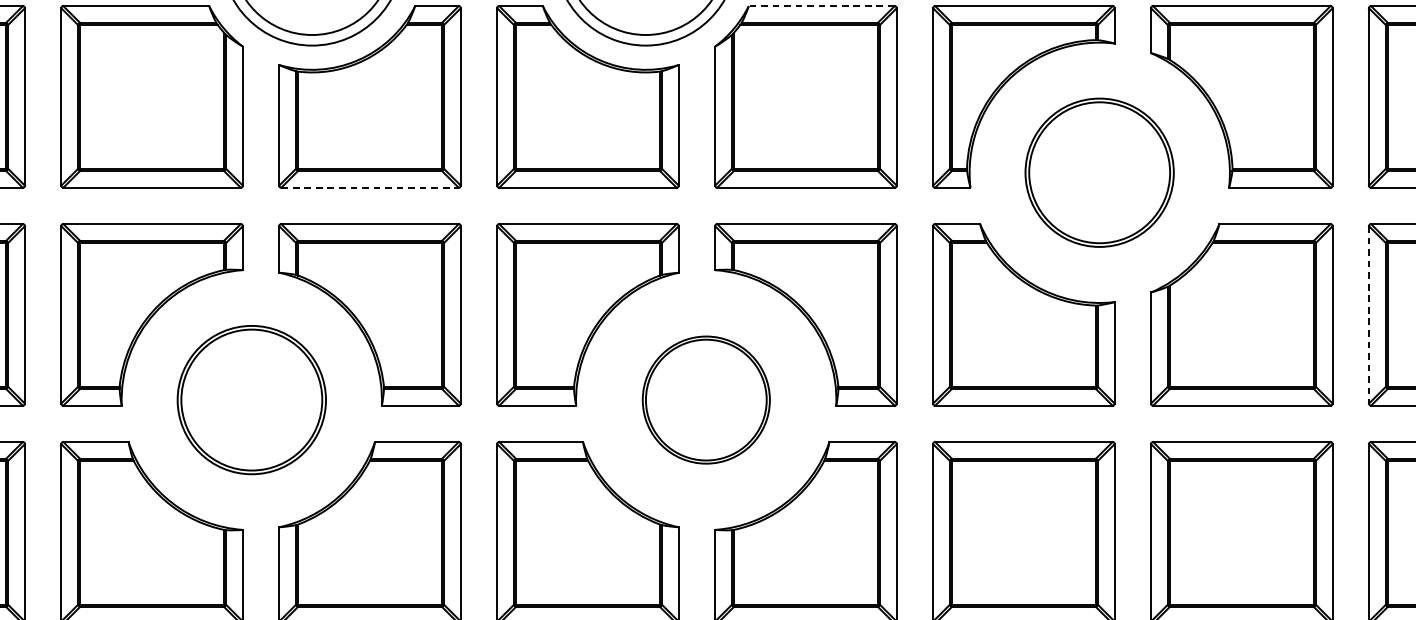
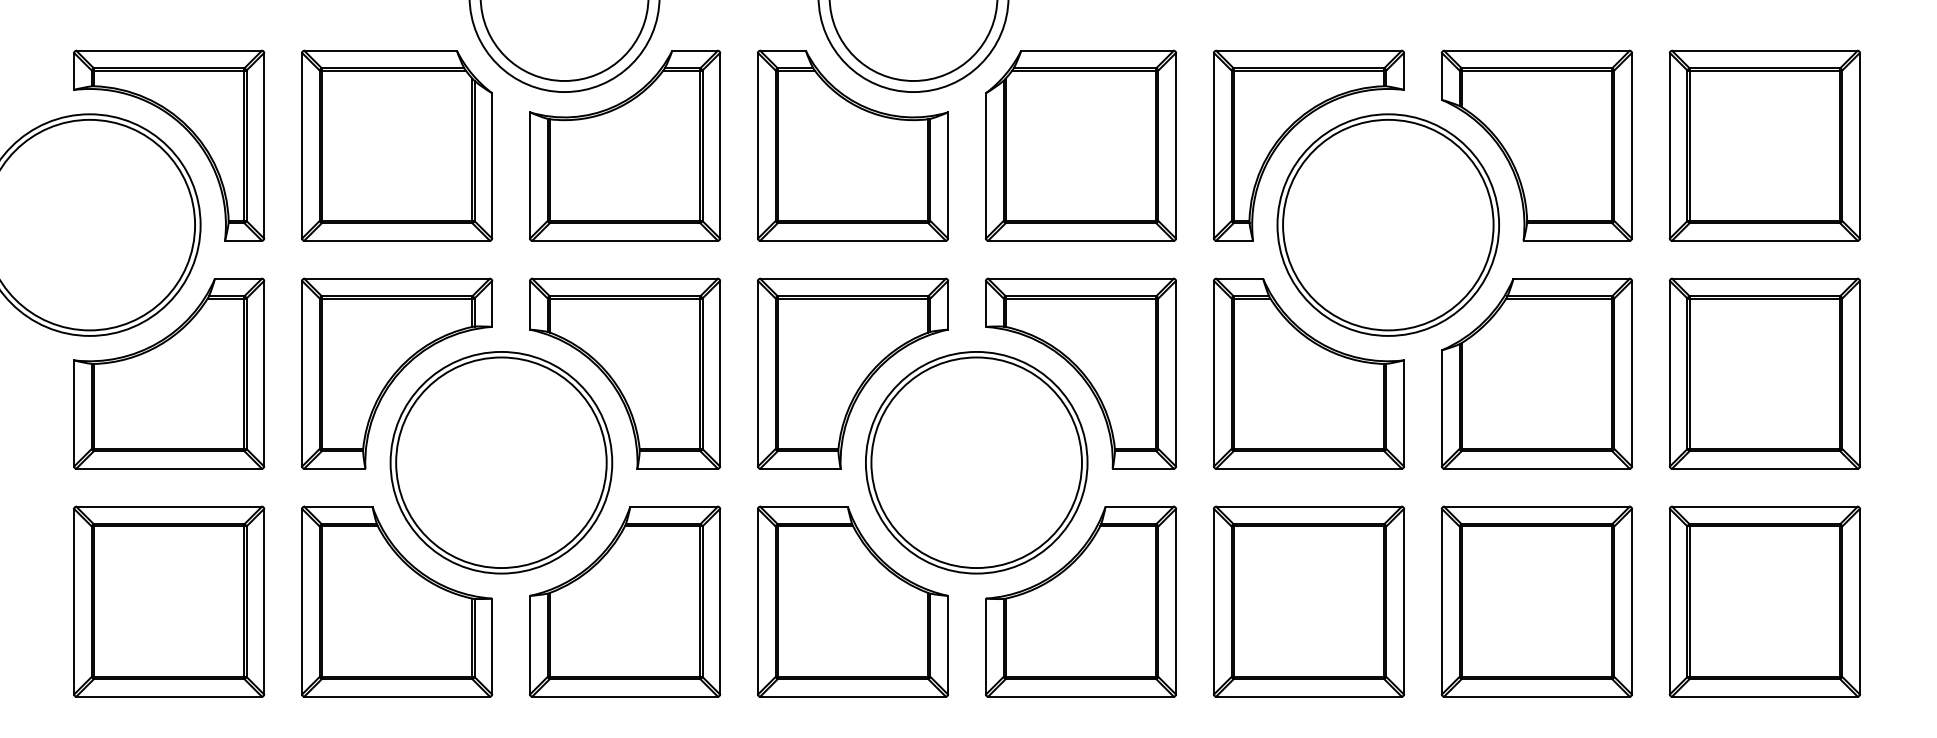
line: (821, 5) -> (1097, 50), dashed -> solid
part: (1098, 172) -> (1387, 224), size x1.43
line: (370, 187) -> (625, 240), dashed -> solid
line: (1368, 314) -> (1669, 373), dashed -> solid
part: (251, 399) -> (501, 462), size x1.43
part: (706, 399) -> (976, 462), size x1.67

